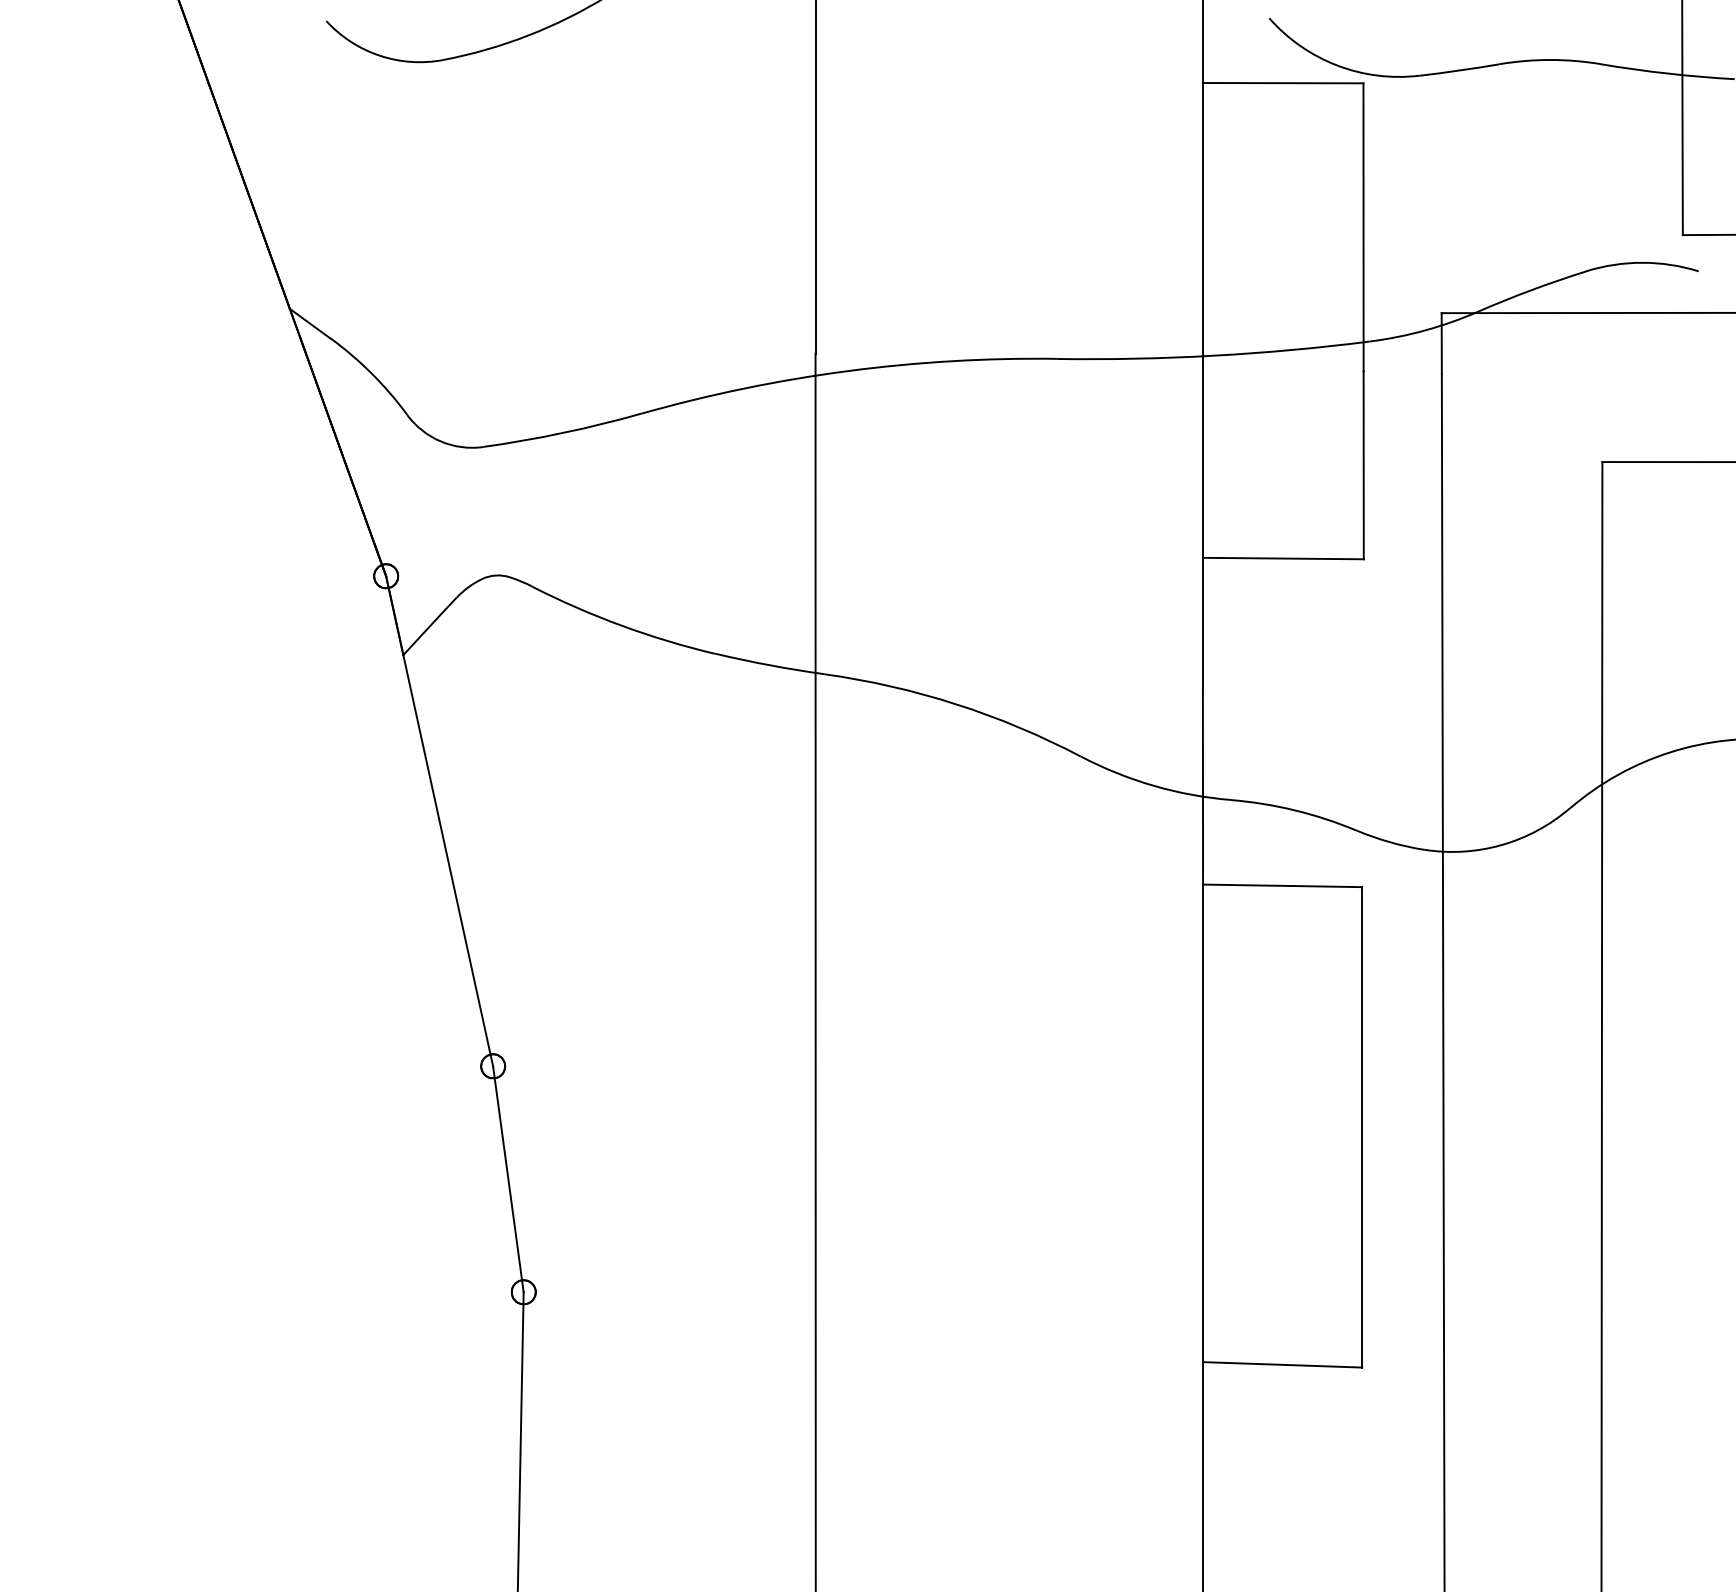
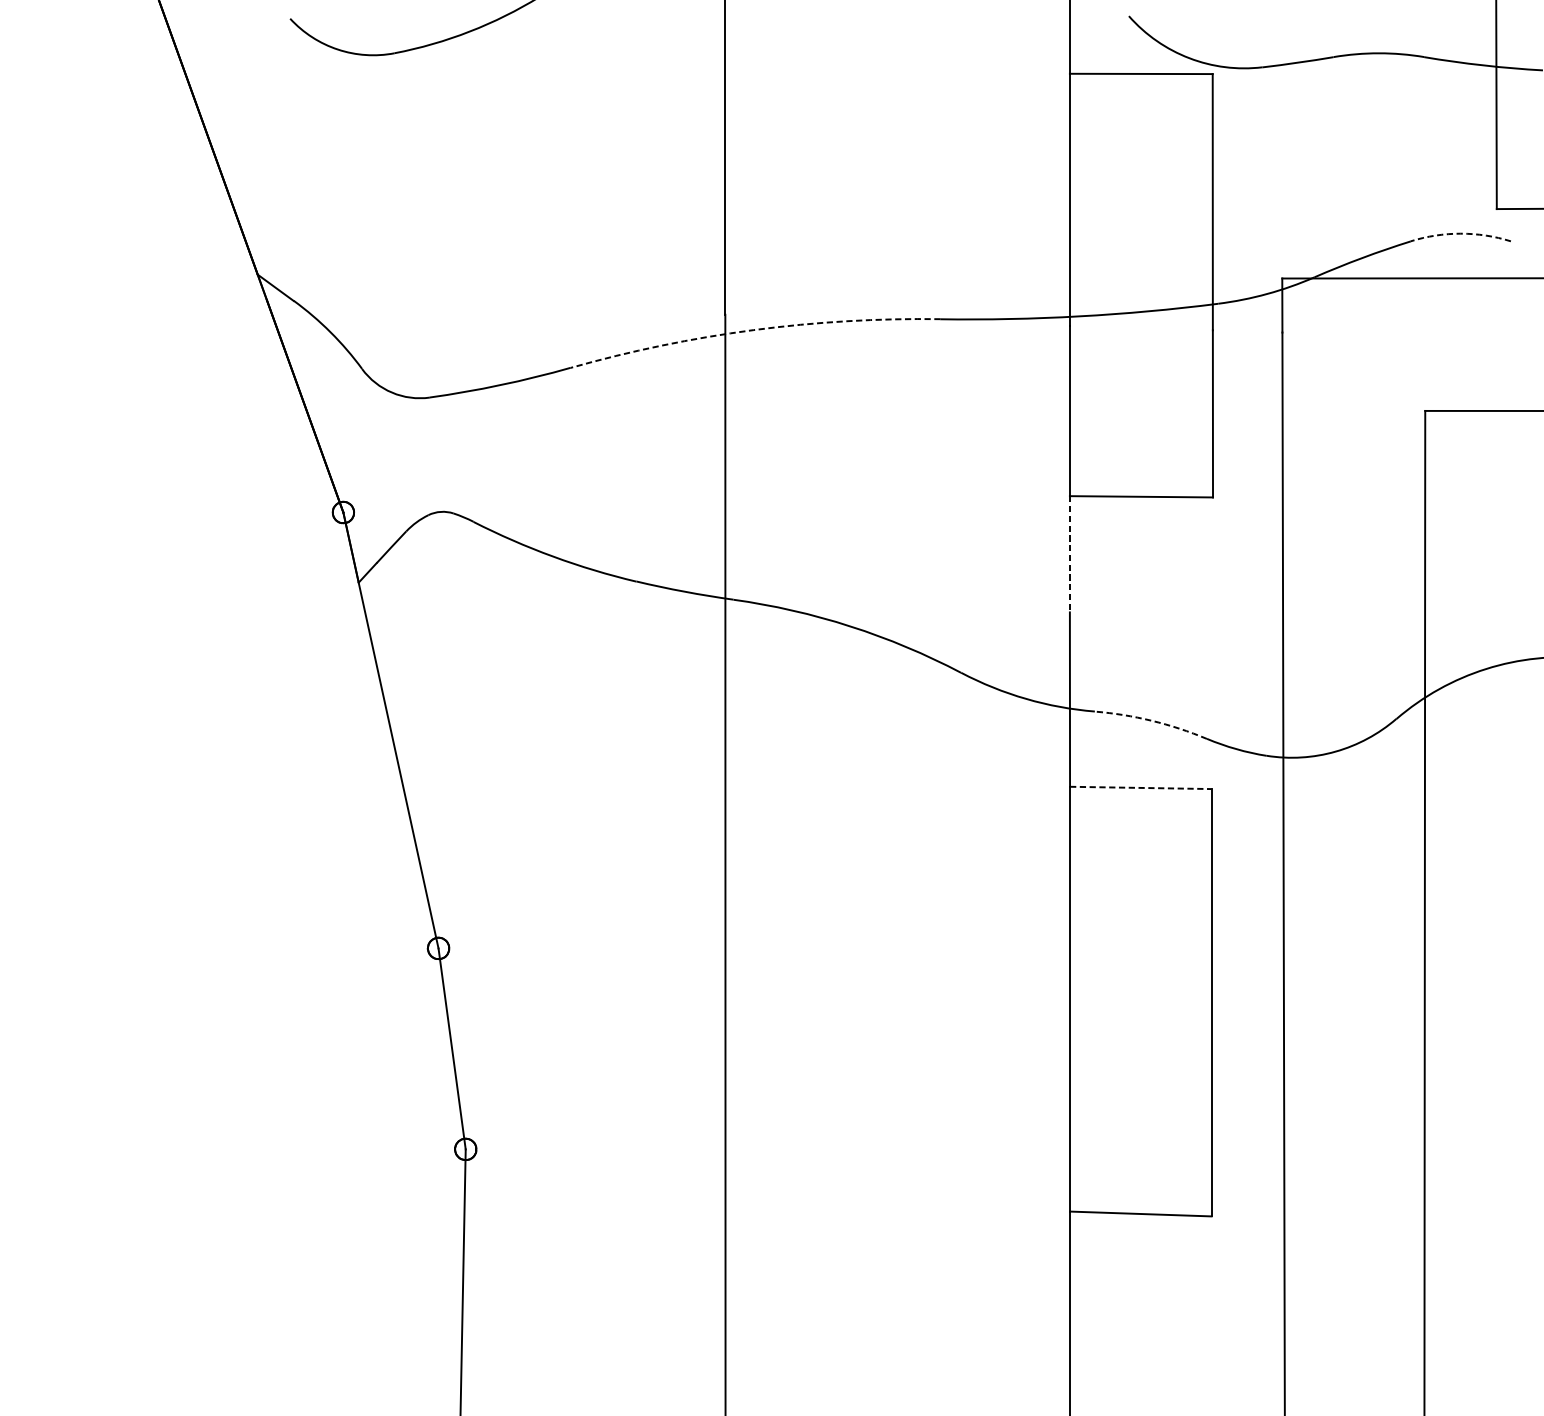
arc: (1642, 262) -> (1460, 233), solid -> dashed
arc: (847, 371) -> (753, 330), solid -> dashed
line: (1202, 623) -> (1069, 554), solid -> dashed
arc: (1295, 810) -> (1152, 720), solid -> dashed
line: (1282, 885) -> (1140, 787), solid -> dashed

